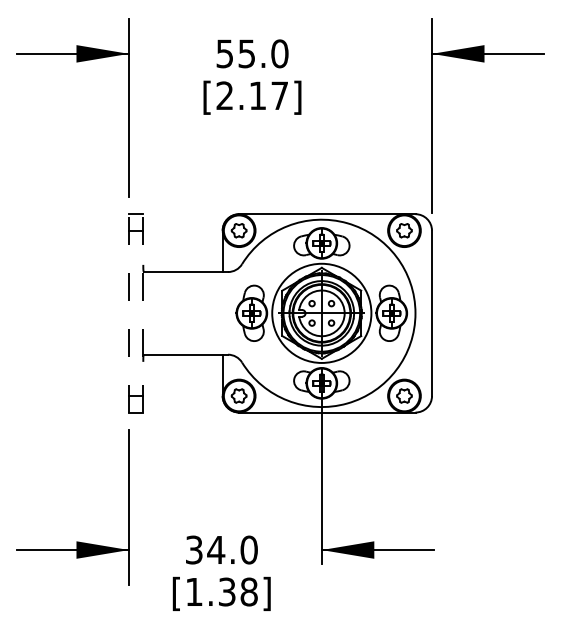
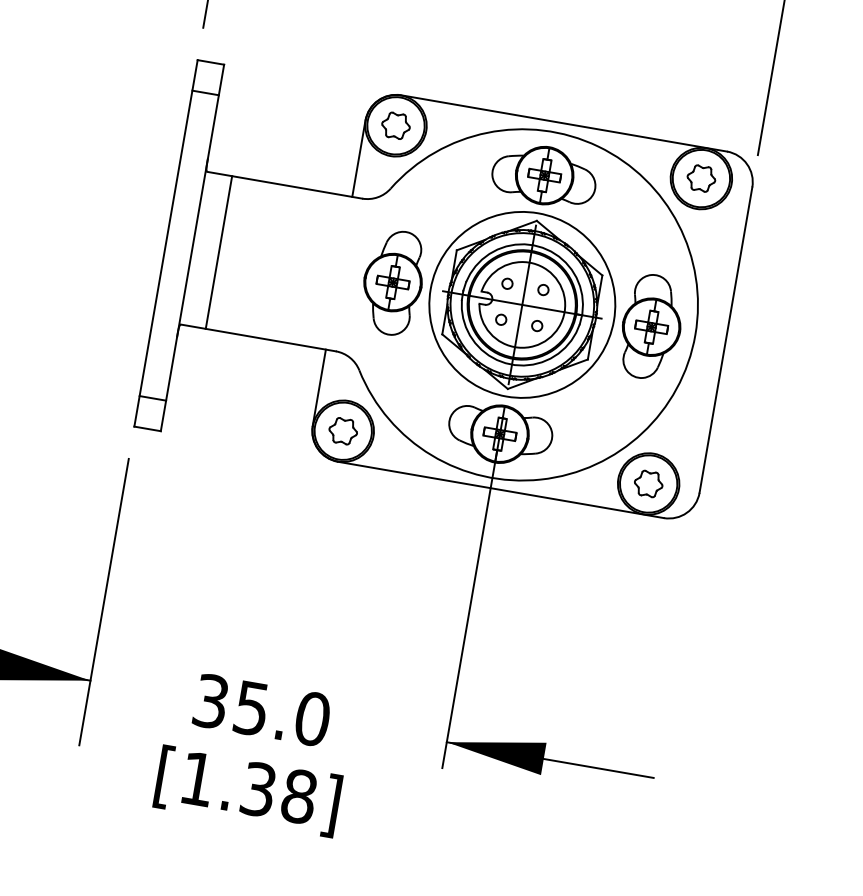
line: (128, 312) -> (165, 241), dashed -> solid
line: (143, 312) -> (193, 246), dashed -> solid
line: (157, 313) -> (218, 252), added
text: (216, 550) -> (252, 709), 34.0 -> 35.0

